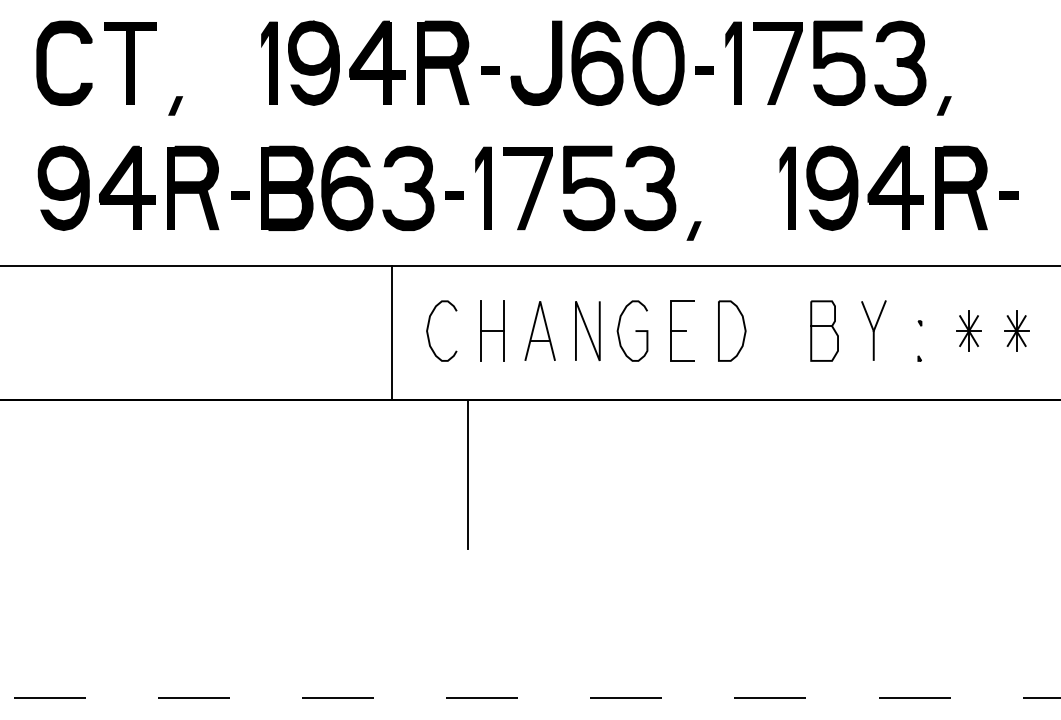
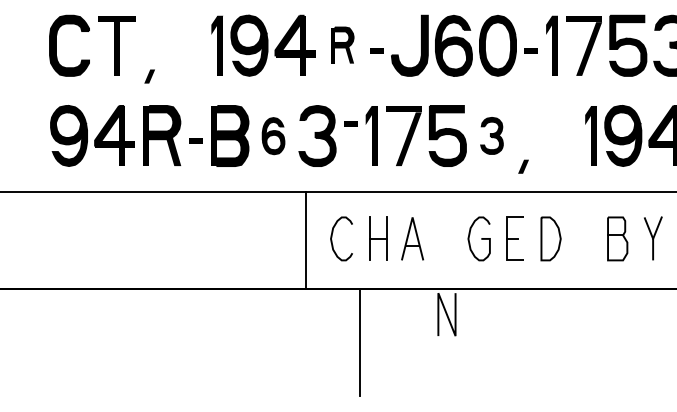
part: (443, 62) -> (342, 45), size x0.6
part: (650, 187) -> (492, 135), size x0.6
part: (347, 188) -> (273, 136), size x0.6
part: (454, 195) -> (350, 123), moved
line: (587, 331) -> (446, 314), moved

